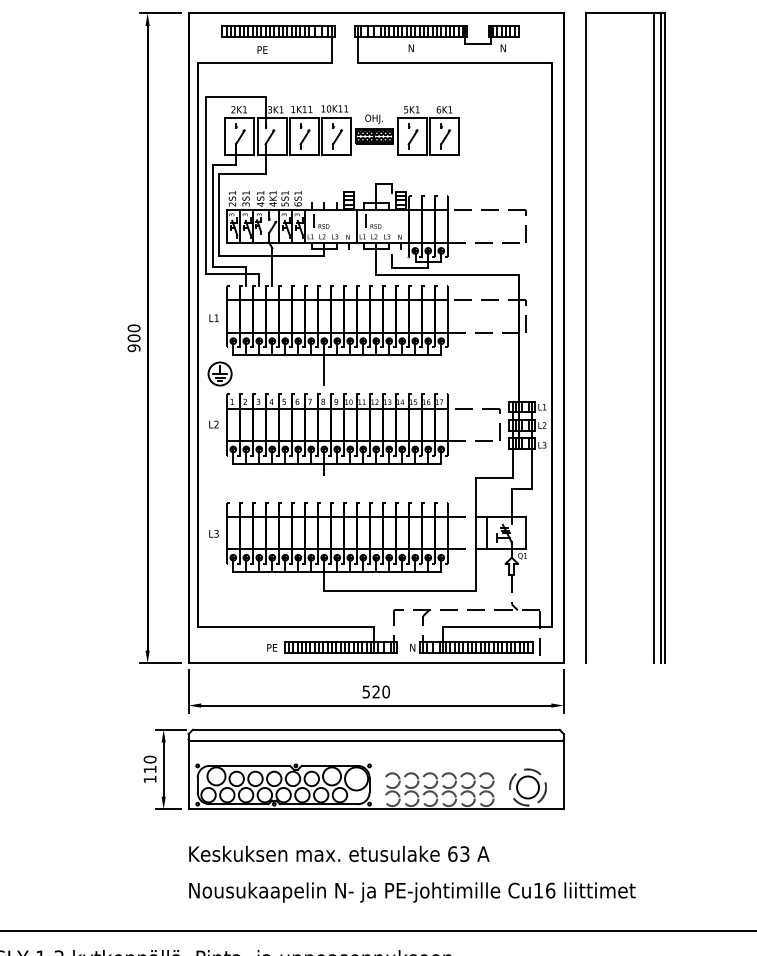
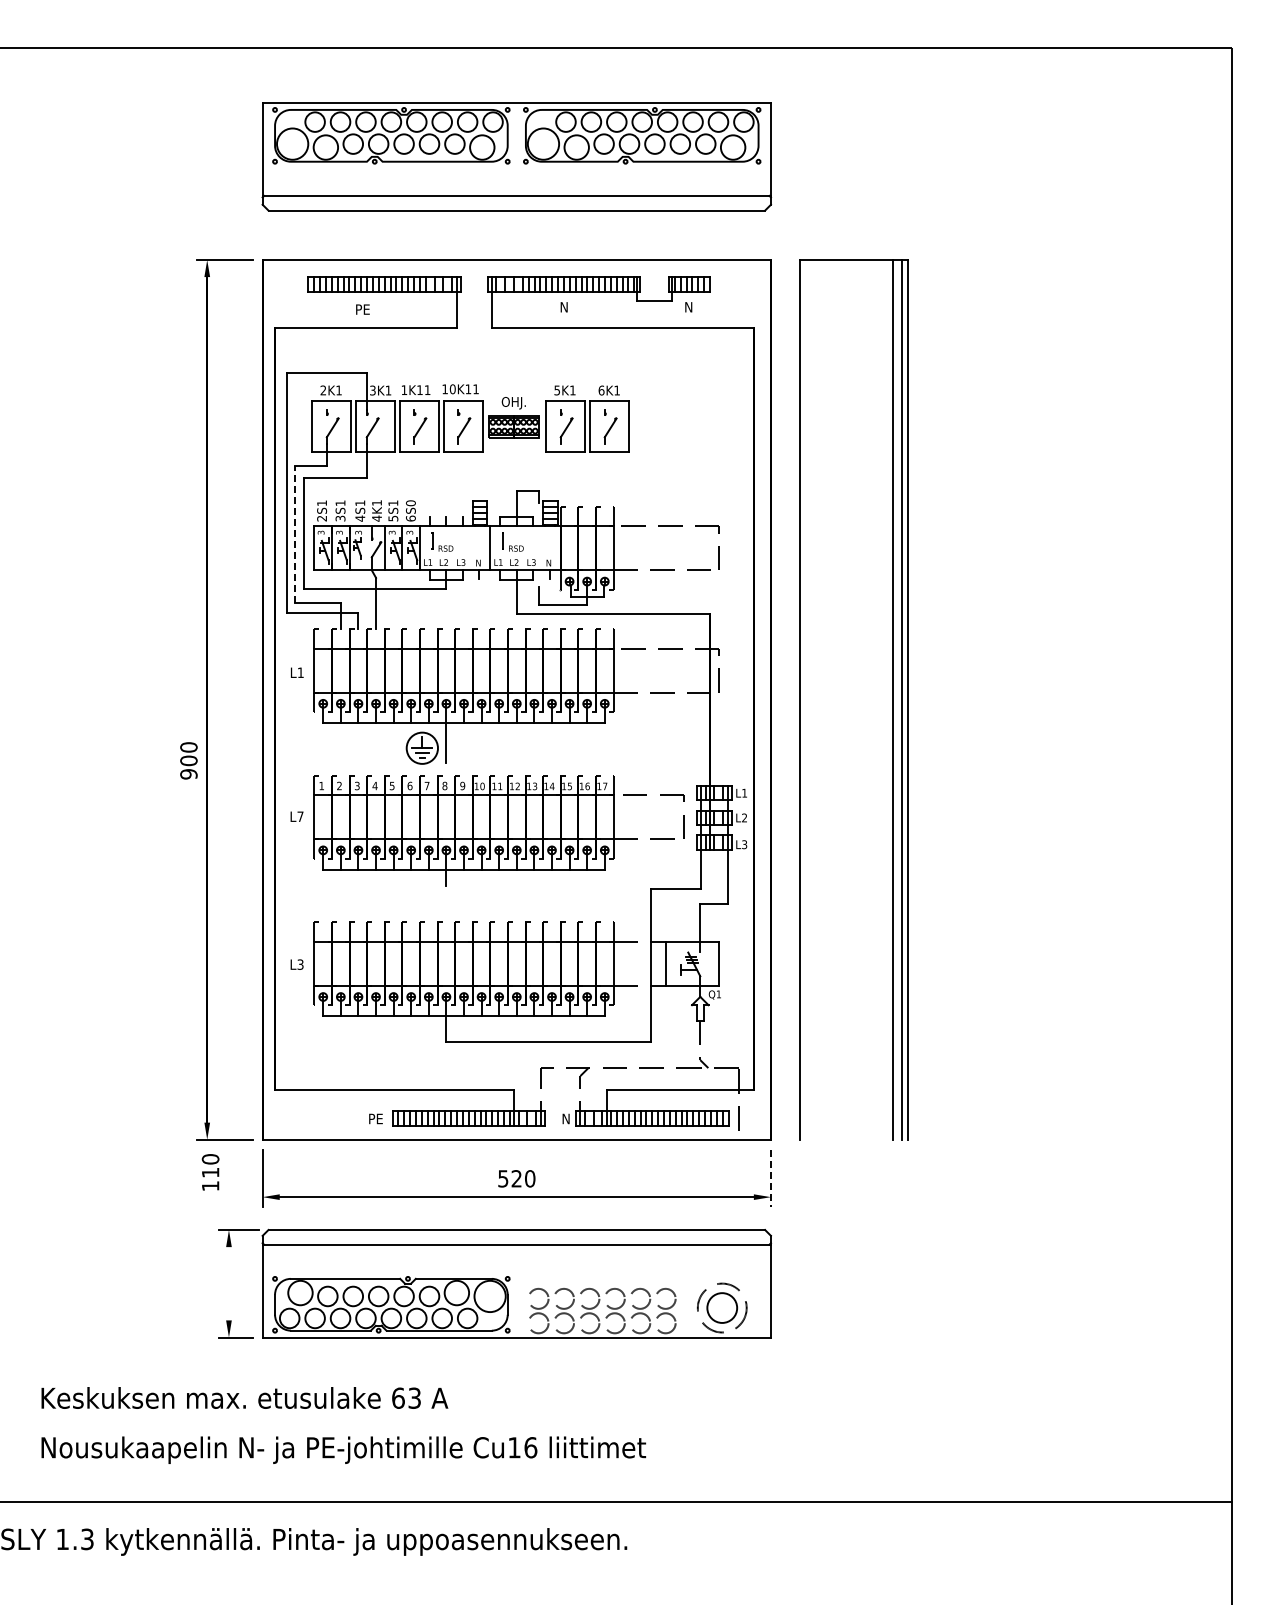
text: (297, 193) -> (410, 503), 6S1 -> 6S0
line: (212, 216) -> (295, 534), solid -> dashed
text: (133, 338) -> (188, 760), moved
part: (219, 373) -> (421, 747), moved
text: (216, 424) -> (300, 816), L2 -> L7
line: (563, 691) -> (770, 1178), solid -> dashed
text: (150, 769) -> (210, 1172), moved
line: (163, 769) -> (228, 1283), removed
text: (339, 853) -> (244, 1397), moved
text: (412, 891) -> (343, 1449), moved

